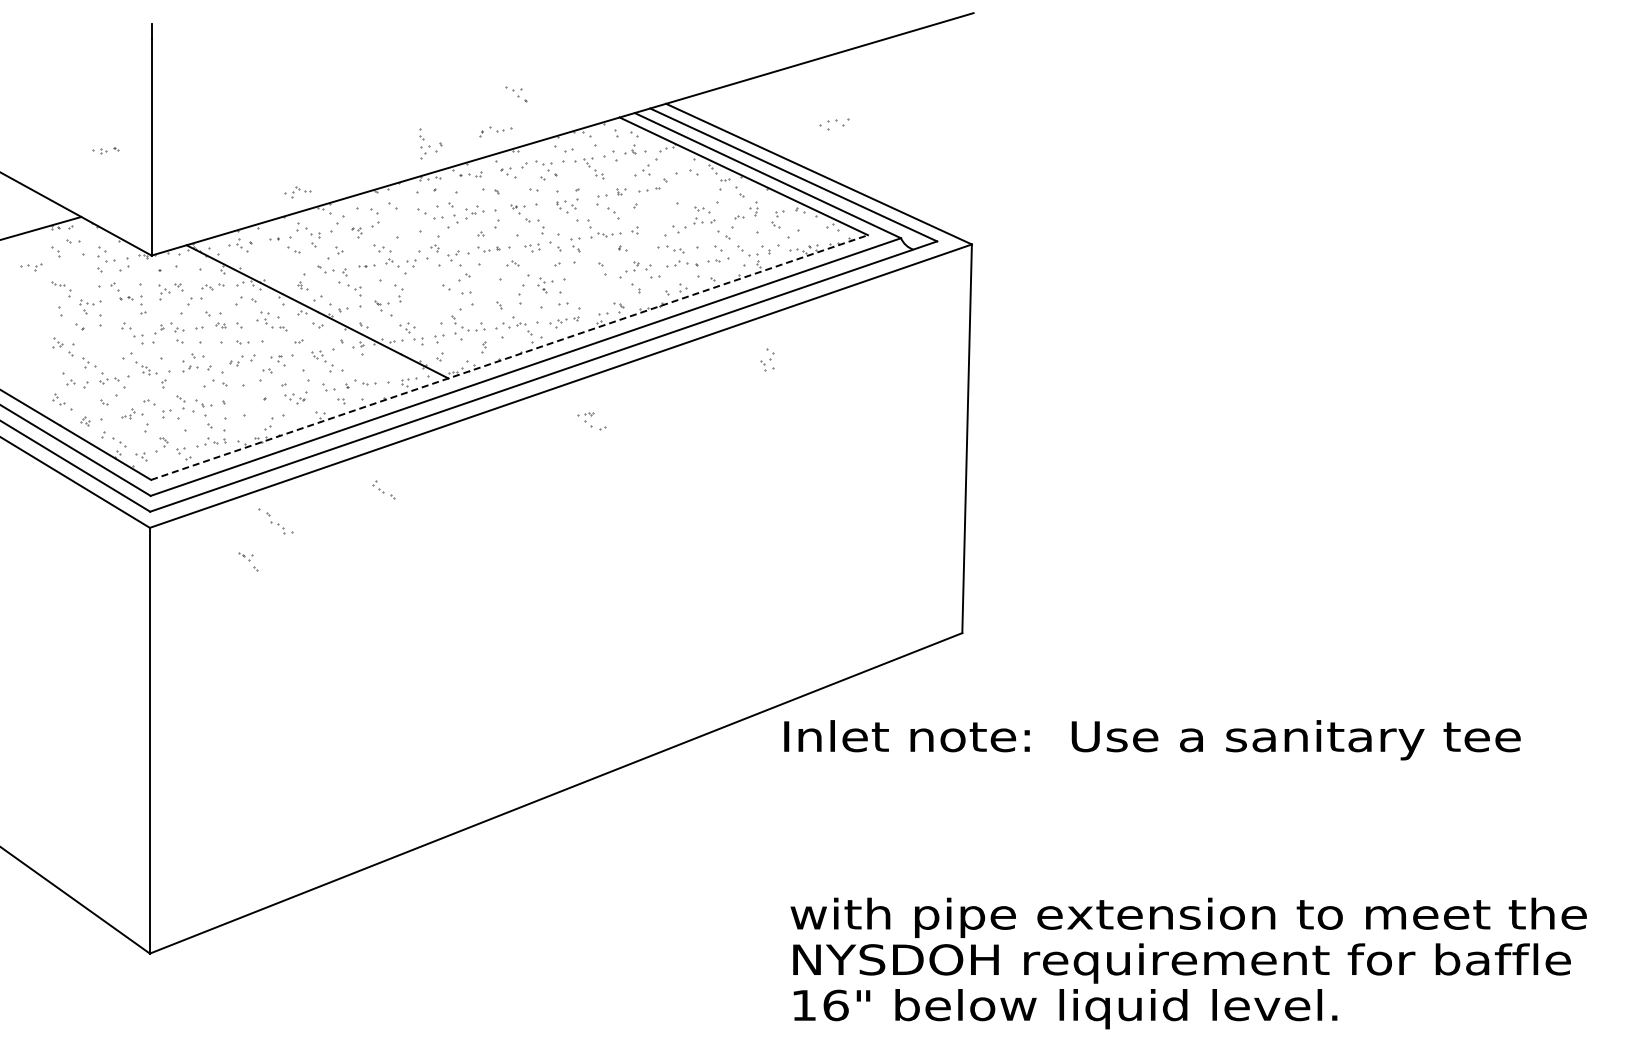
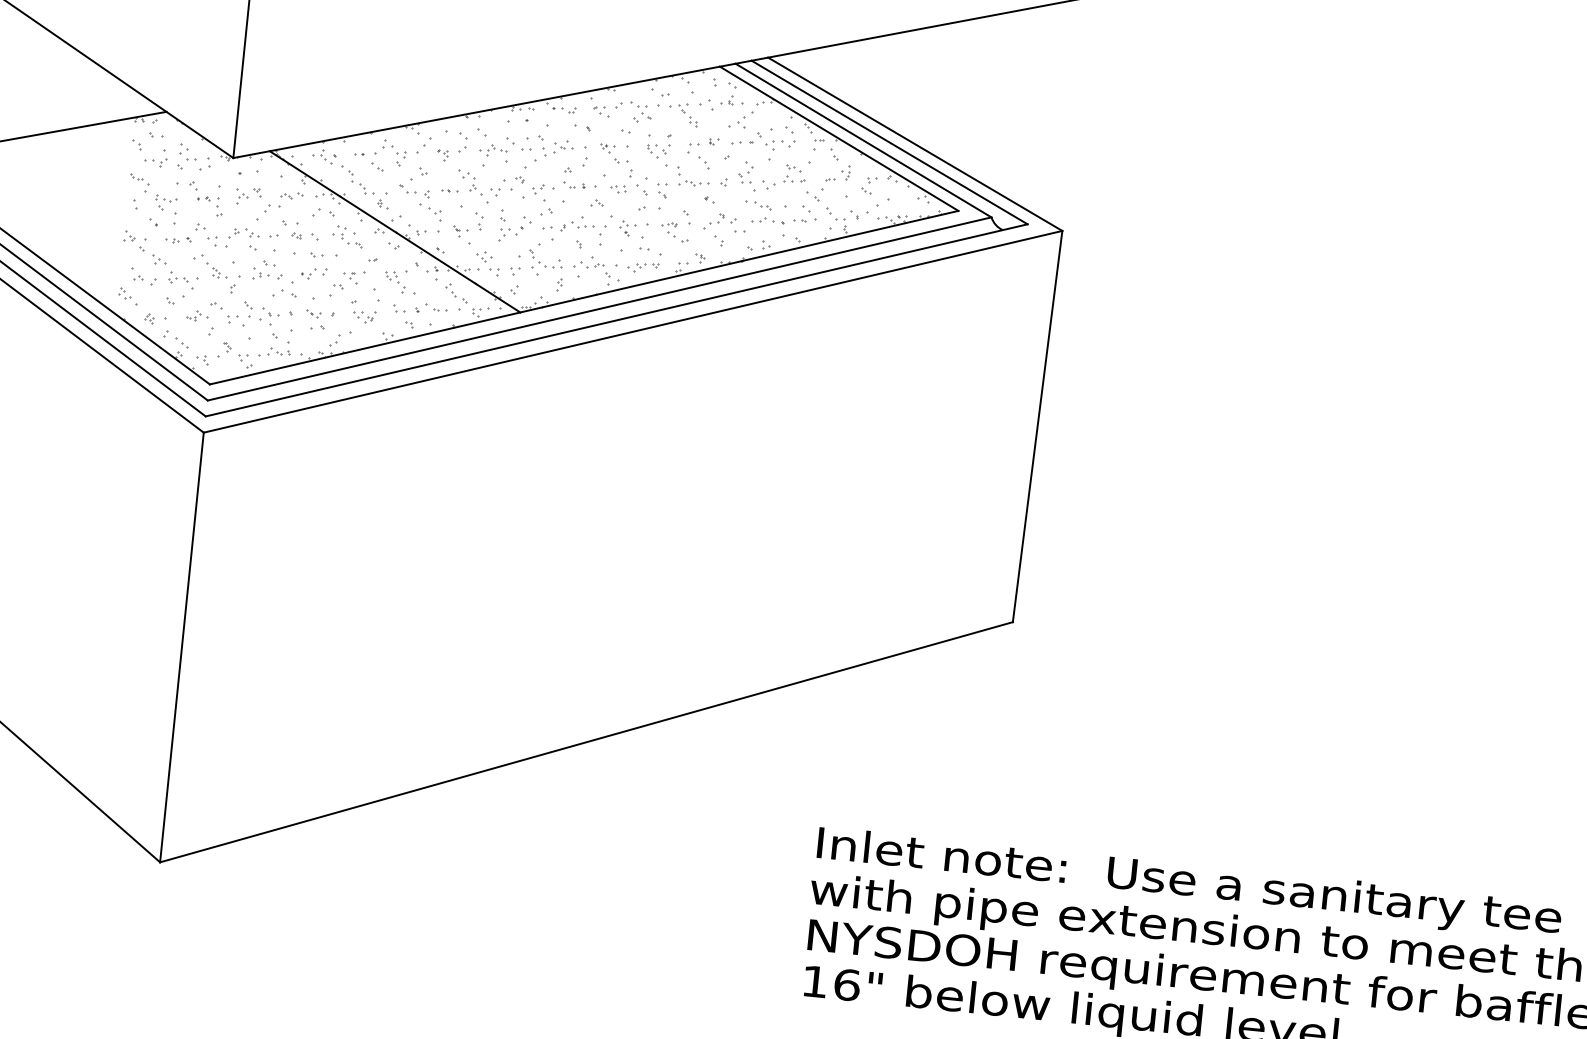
part: (516, 94) -> (618, 32), removed
part: (834, 124) -> (780, 145), moved
part: (495, 131) -> (576, 227), moved
part: (430, 143) -> (510, 225), moved
part: (105, 150) -> (178, 240), moved
part: (297, 192) -> (492, 150), moved
part: (31, 267) -> (156, 162), moved
line: (509, 357) -> (584, 297), dashed -> solid
part: (767, 359) -> (745, 172), moved
part: (591, 421) -> (674, 232), moved
part: (383, 489) -> (456, 292), moved
part: (275, 521) -> (357, 180), moved
part: (248, 561) -> (315, 319), moved
text: (1152, 740) -> (1189, 884), moved

